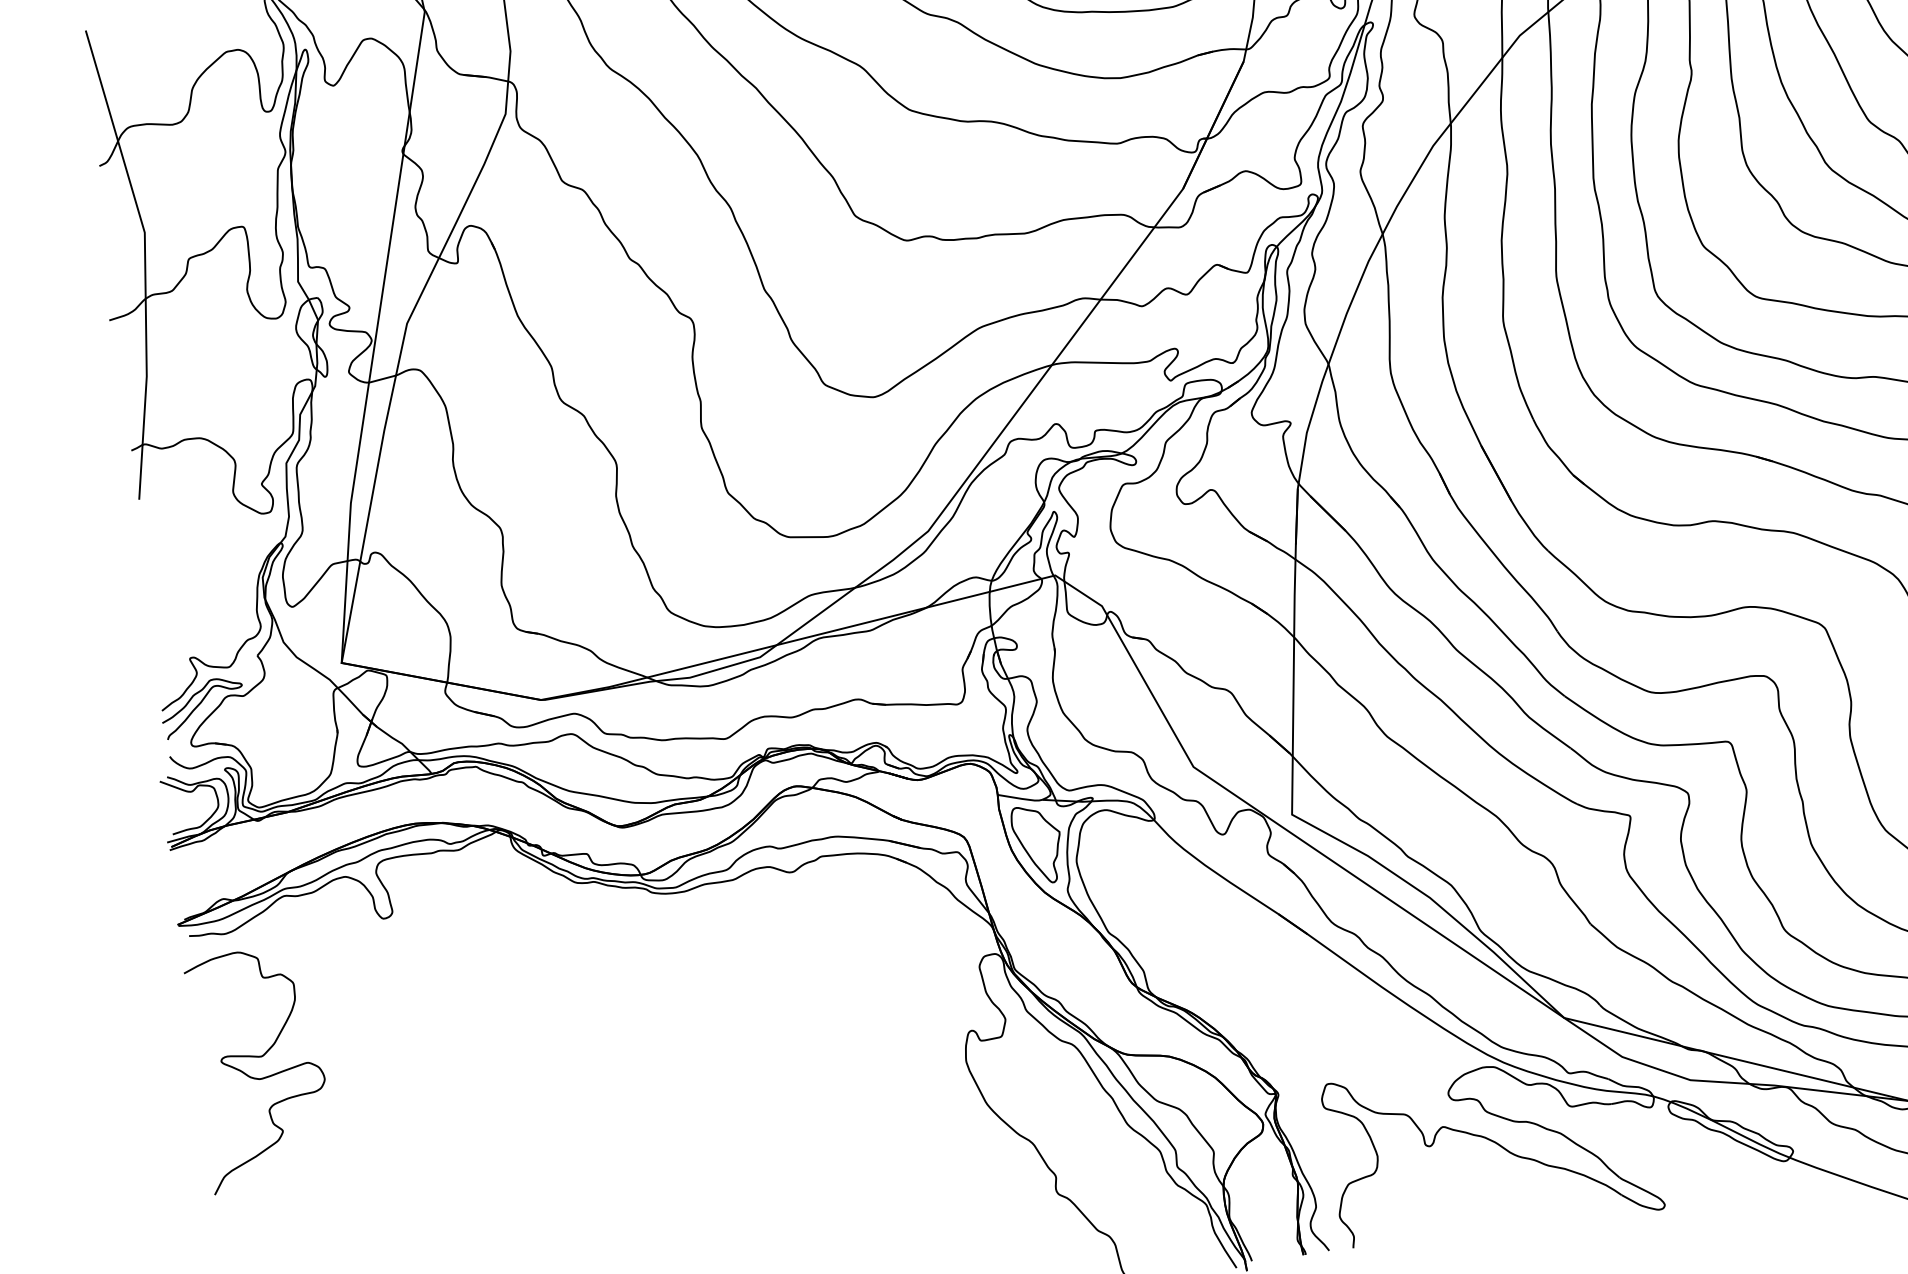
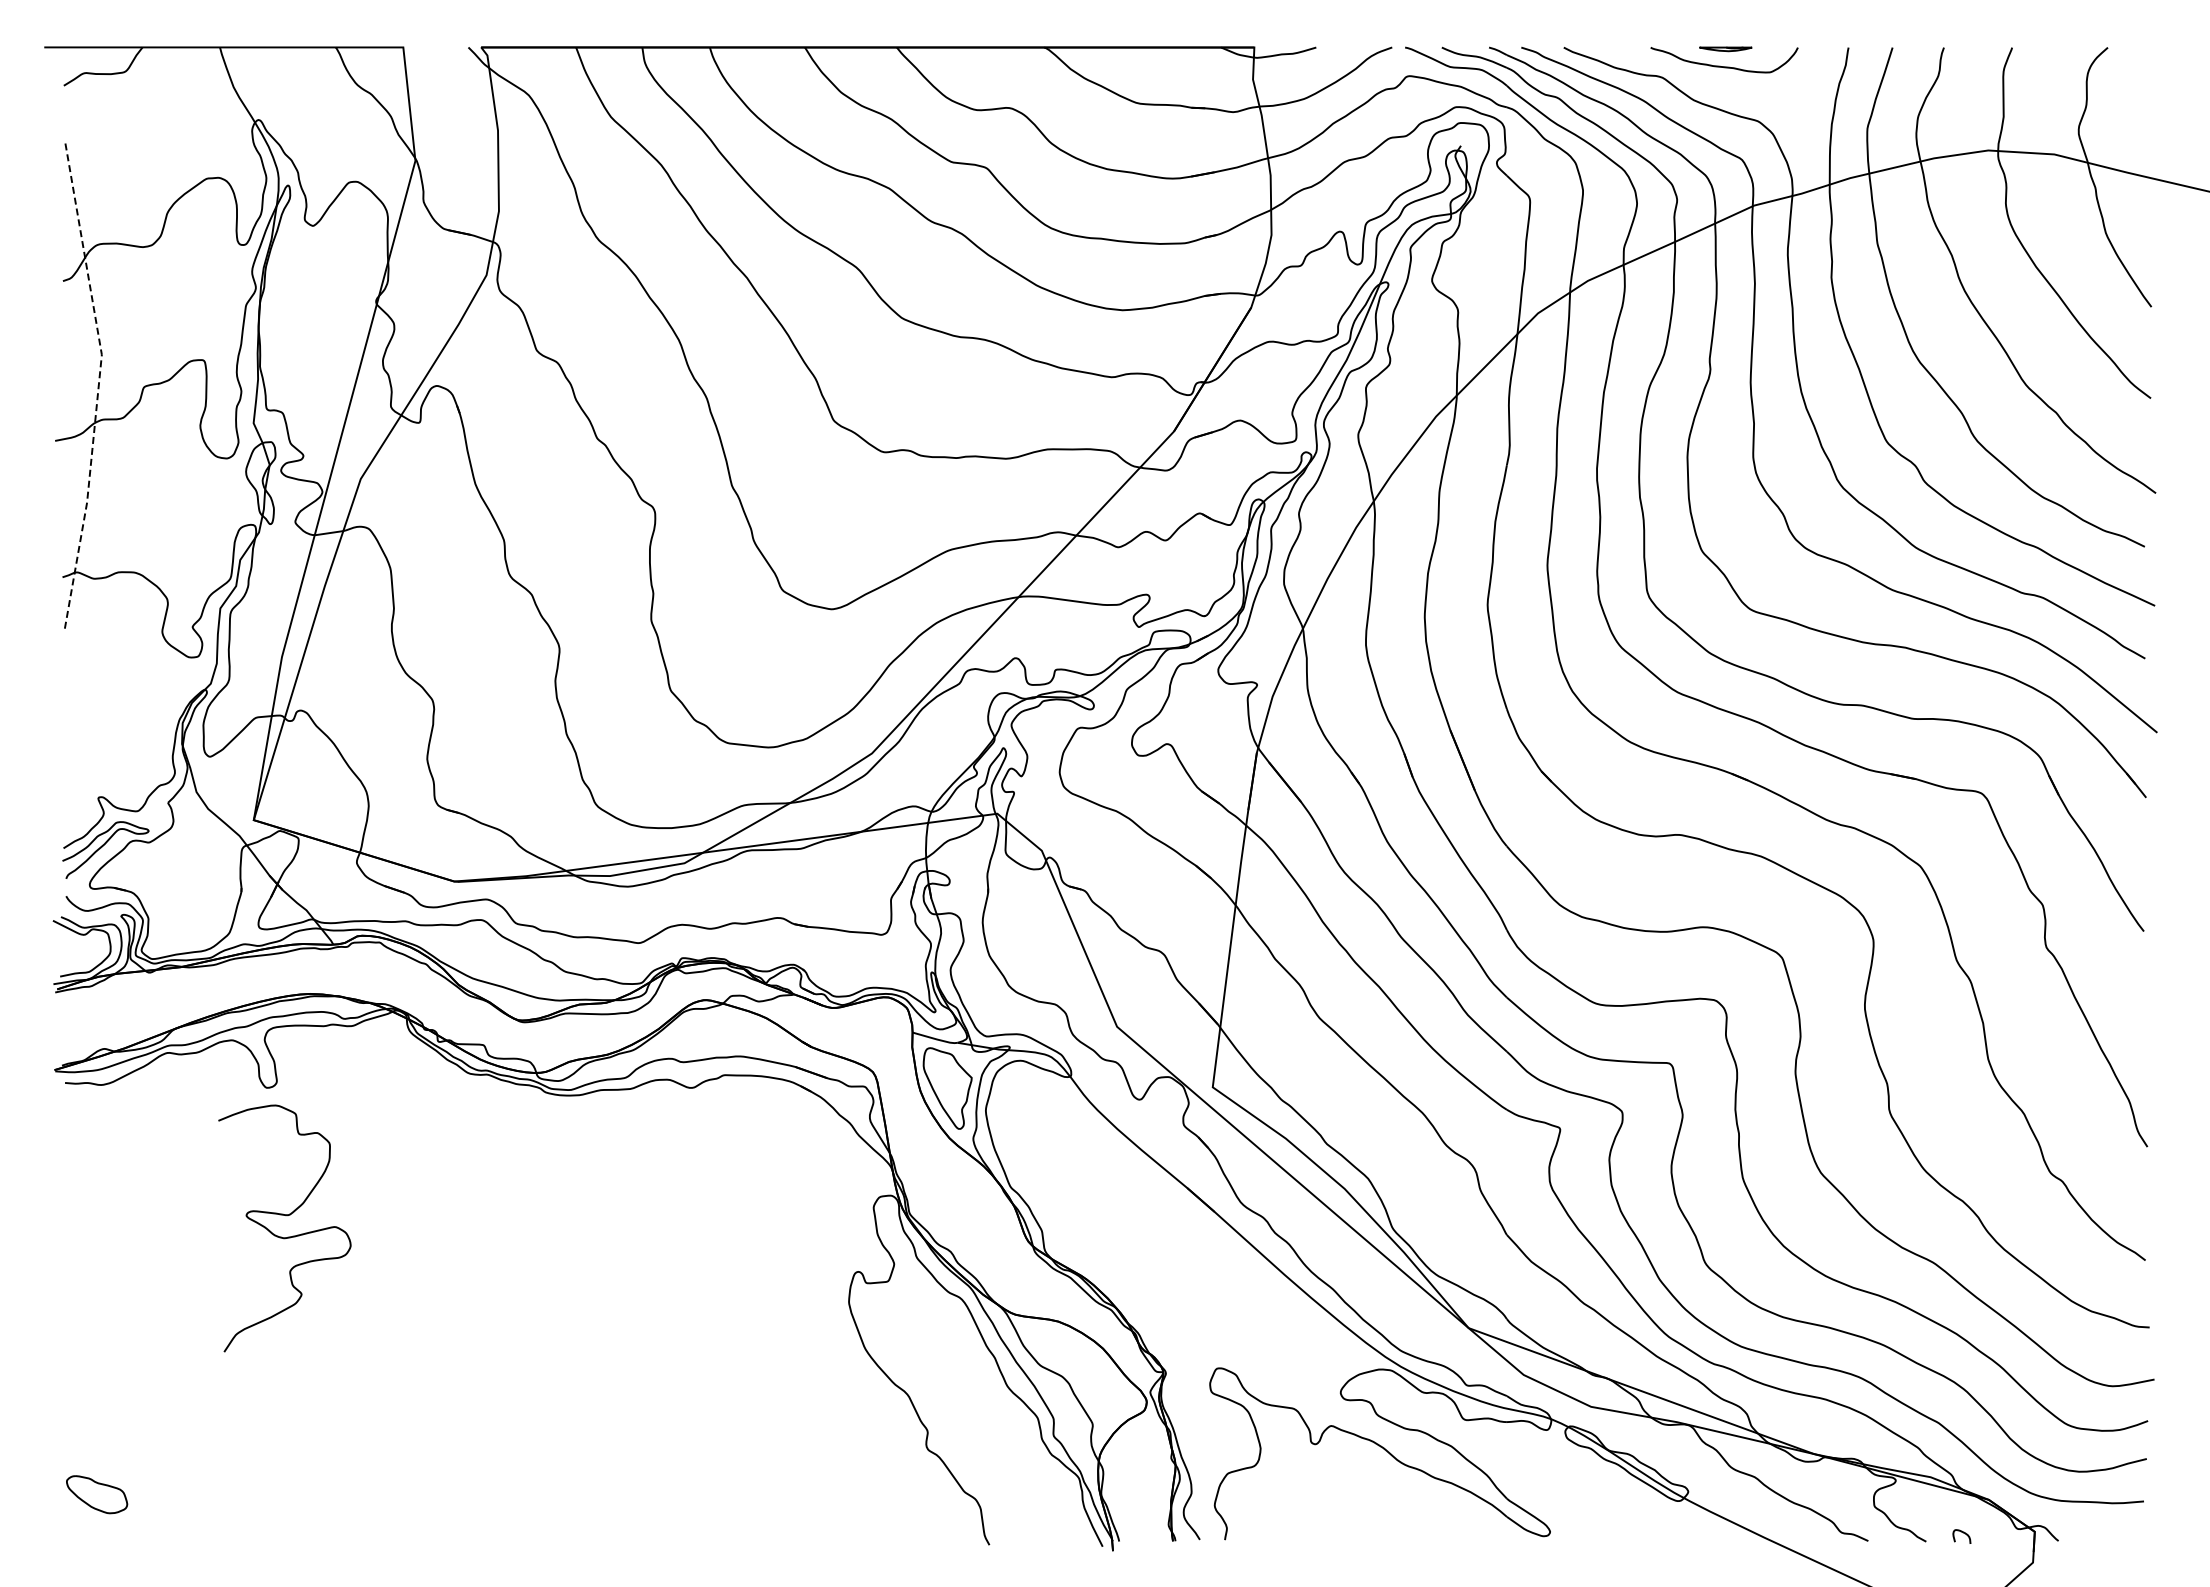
line: (144, 260) -> (98, 383), solid -> dashed
curve: (257, 1077) -> (281, 1236), moved

